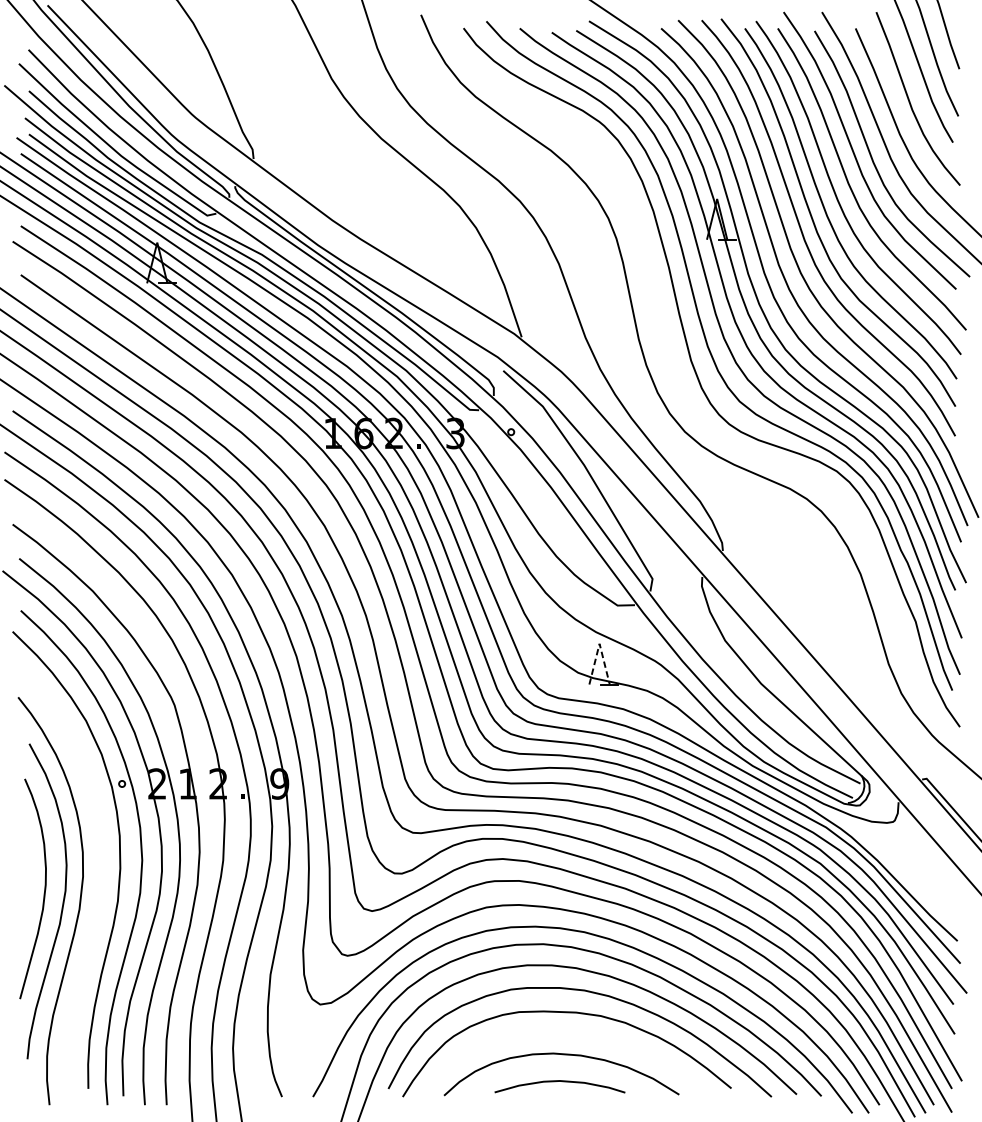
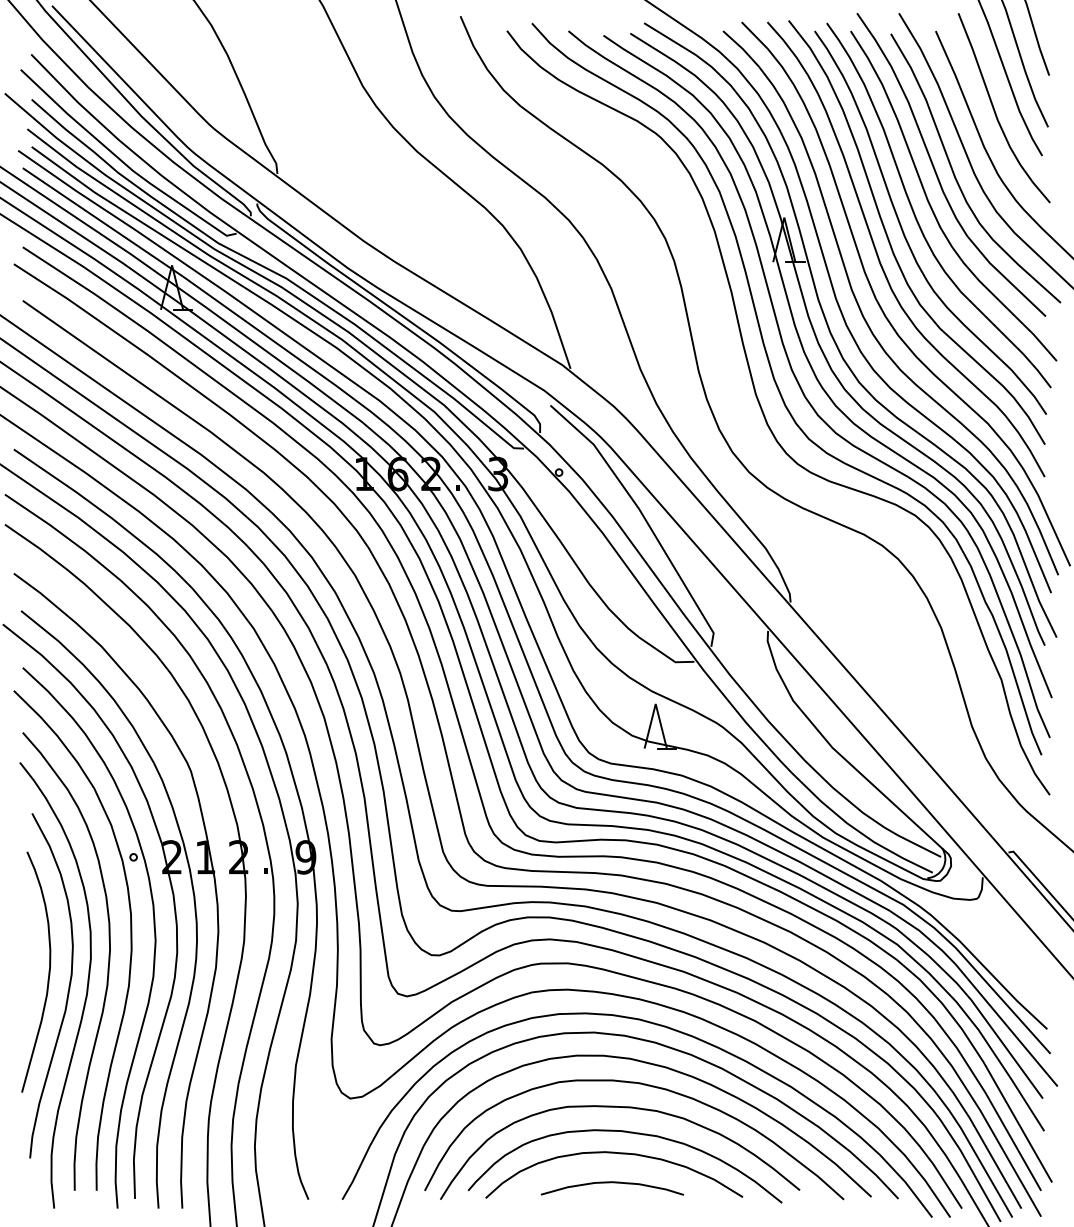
line: (599, 644) -> (655, 704), dashed -> solid
curve: (98, 884) -> (107, 967), added
curve: (575, 1036) -> (629, 1133), added

